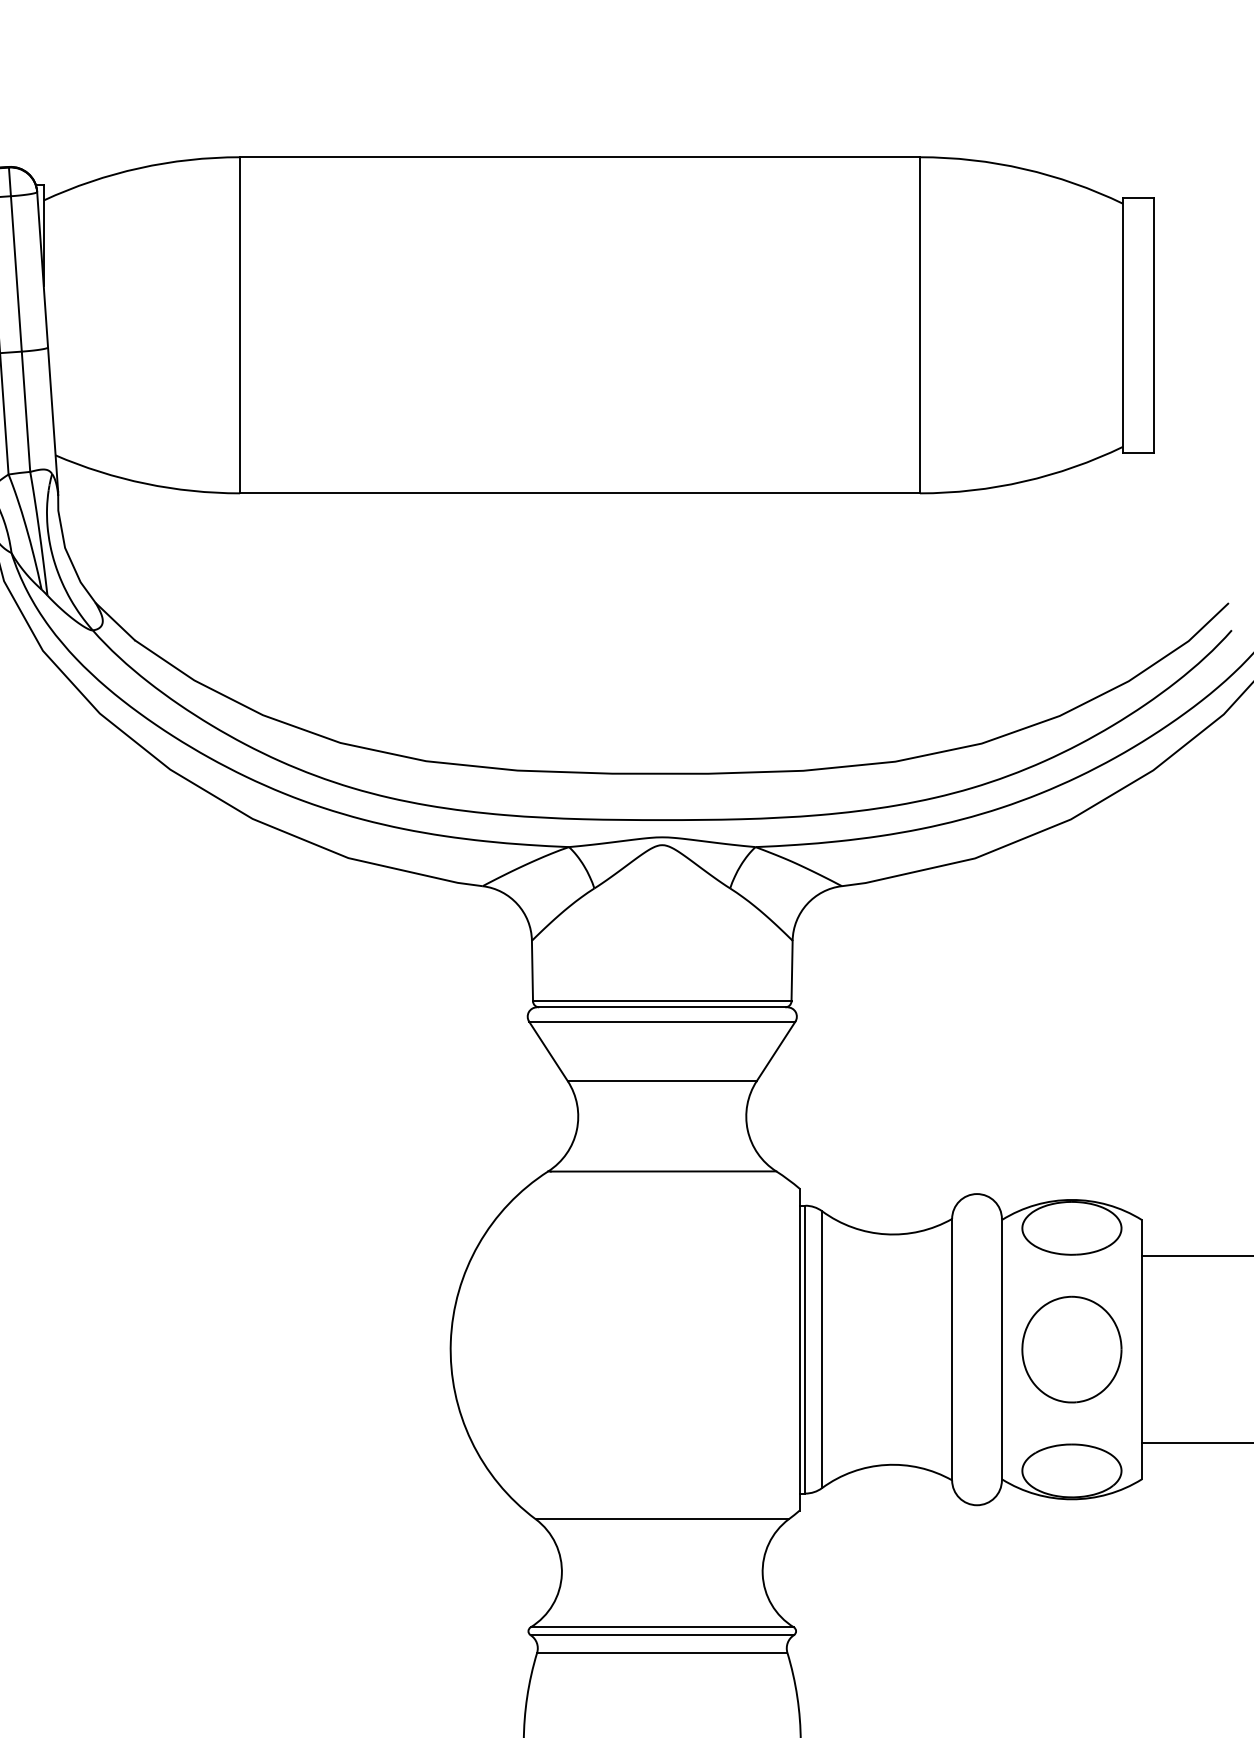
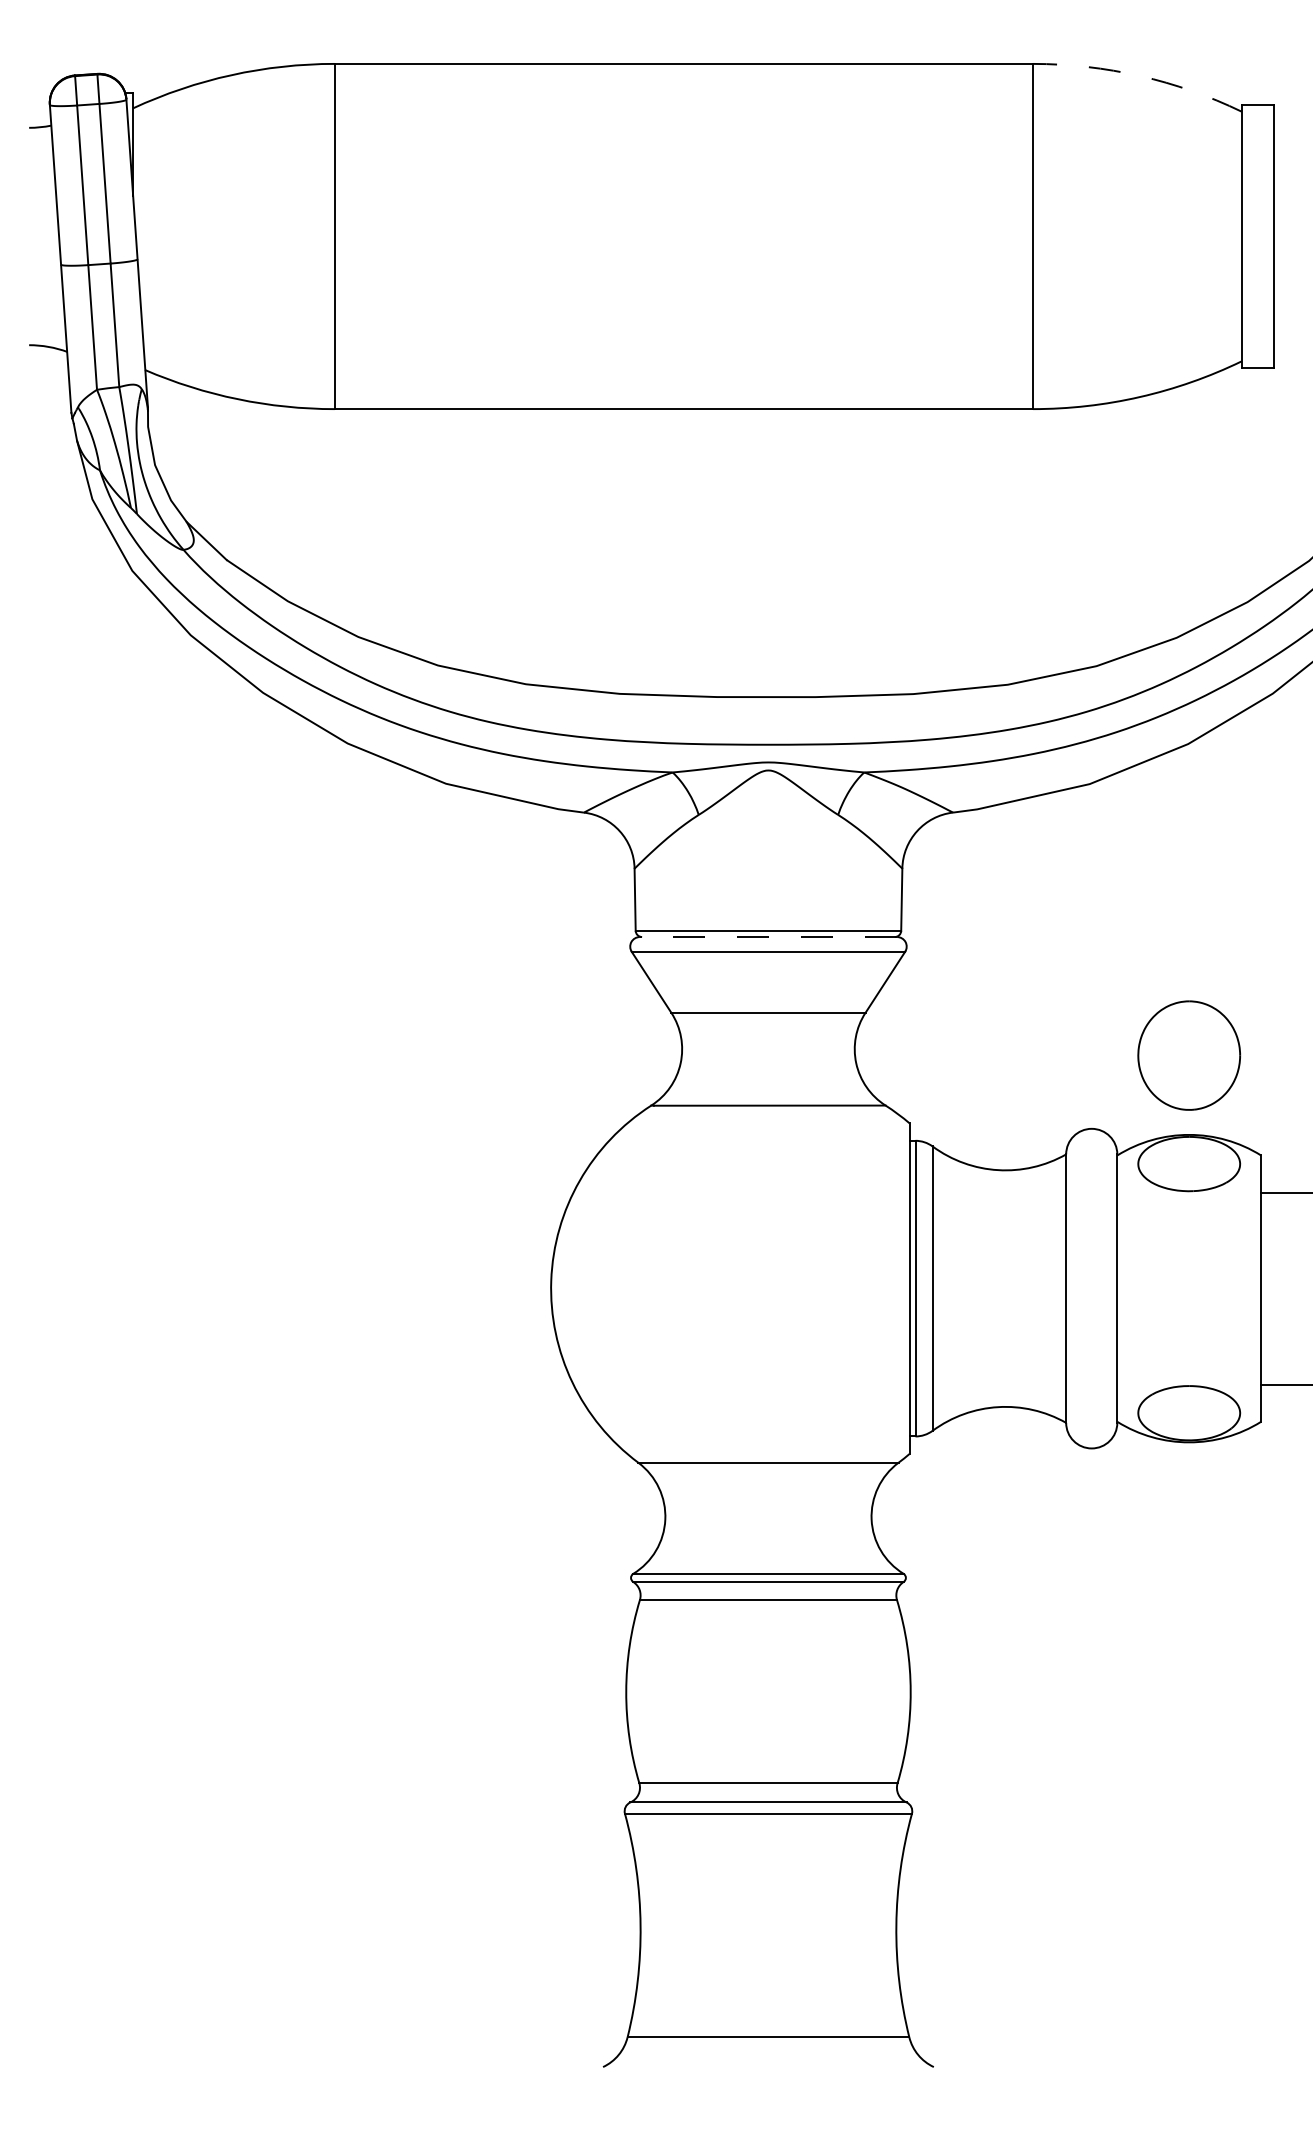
arc: (1024, 169) -> (1140, 76), solid -> dashed
line: (662, 1007) -> (768, 937), solid -> dashed
part: (1072, 1349) -> (1189, 1055), moved

